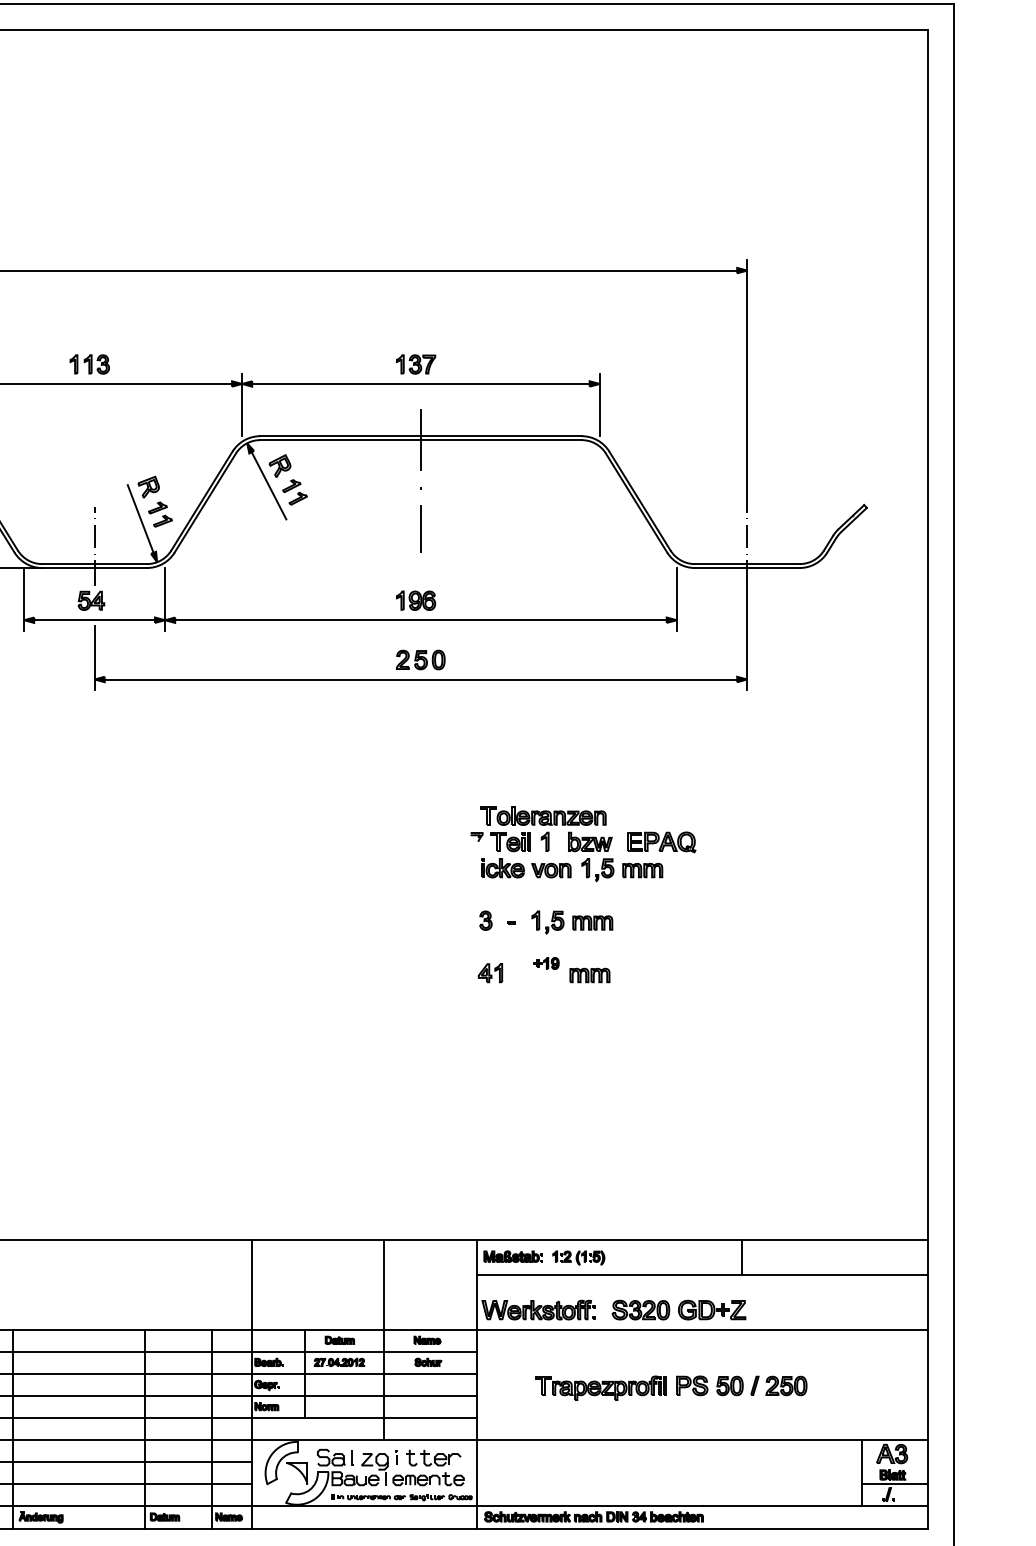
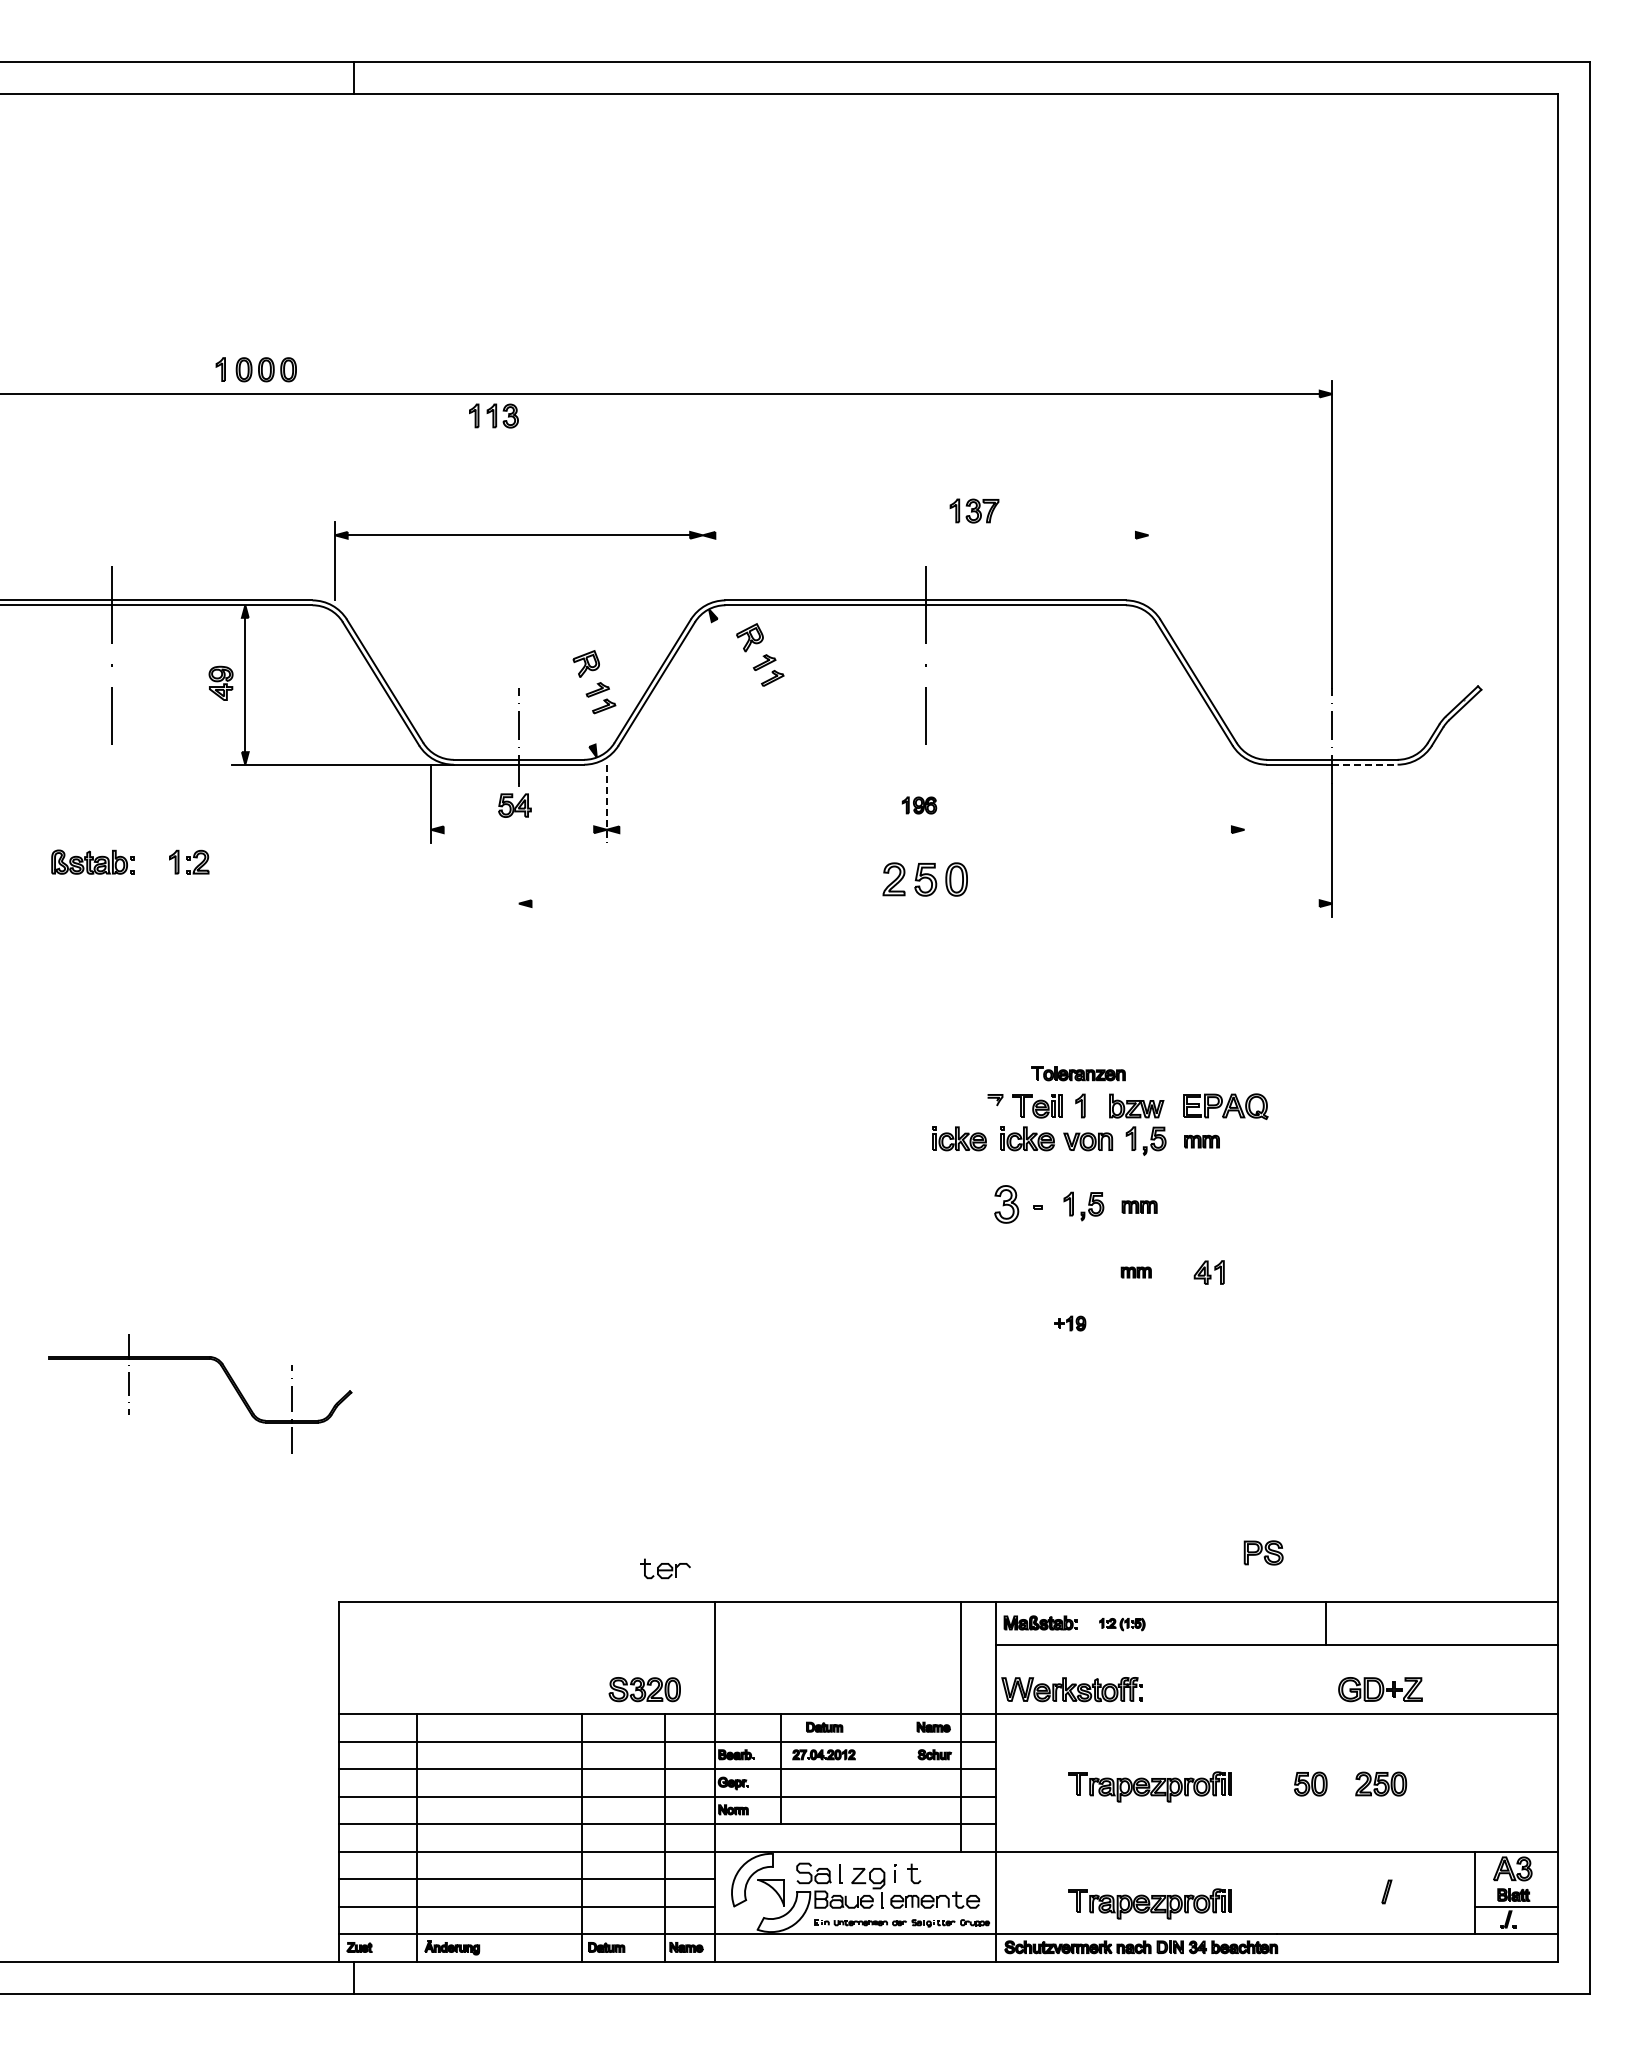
part: (89, 364) -> (493, 415), moved
part: (416, 364) -> (974, 510), moved
line: (420, 384) -> (925, 535), removed
line: (241, 404) -> (702, 561), removed
line: (599, 404) -> (1148, 561), removed
line: (268, 486) -> (735, 662), removed
line: (140, 518) -> (576, 703), removed
line: (773, 567) -> (1364, 764), solid -> dashed
line: (164, 599) -> (606, 804), solid -> dashed
line: (676, 599) -> (1244, 803), removed
part: (416, 600) -> (919, 805), size x0.7
line: (94, 620) -> (518, 829), removed
line: (420, 620) -> (925, 829), removed
line: (94, 657) -> (518, 876), removed
part: (420, 659) -> (925, 878), size x1.4
line: (420, 679) -> (925, 903), removed
part: (543, 815) -> (1078, 1073), size x0.6
part: (448, 867) -> (959, 1138), added
part: (642, 870) -> (1201, 1141), size x0.7
part: (485, 920) -> (1006, 1203), size x1.6
part: (592, 922) -> (1139, 1206), size x0.7
part: (546, 963) -> (1070, 1323), moved
part: (489, 973) -> (1208, 1272), moved
part: (590, 975) -> (1136, 1272), size x0.6
part: (578, 1257) -> (1122, 1624), size x0.7
part: (640, 1310) -> (644, 1689), moved
part: (712, 1310) -> (1380, 1689), moved
line: (383, 1339) -> (960, 1726), moved
part: (692, 1385) -> (1263, 1552), moved
part: (754, 1385) -> (1386, 1891), moved
part: (440, 1457) -> (665, 1568), moved
part: (600, 1481) -> (1149, 1903), added

